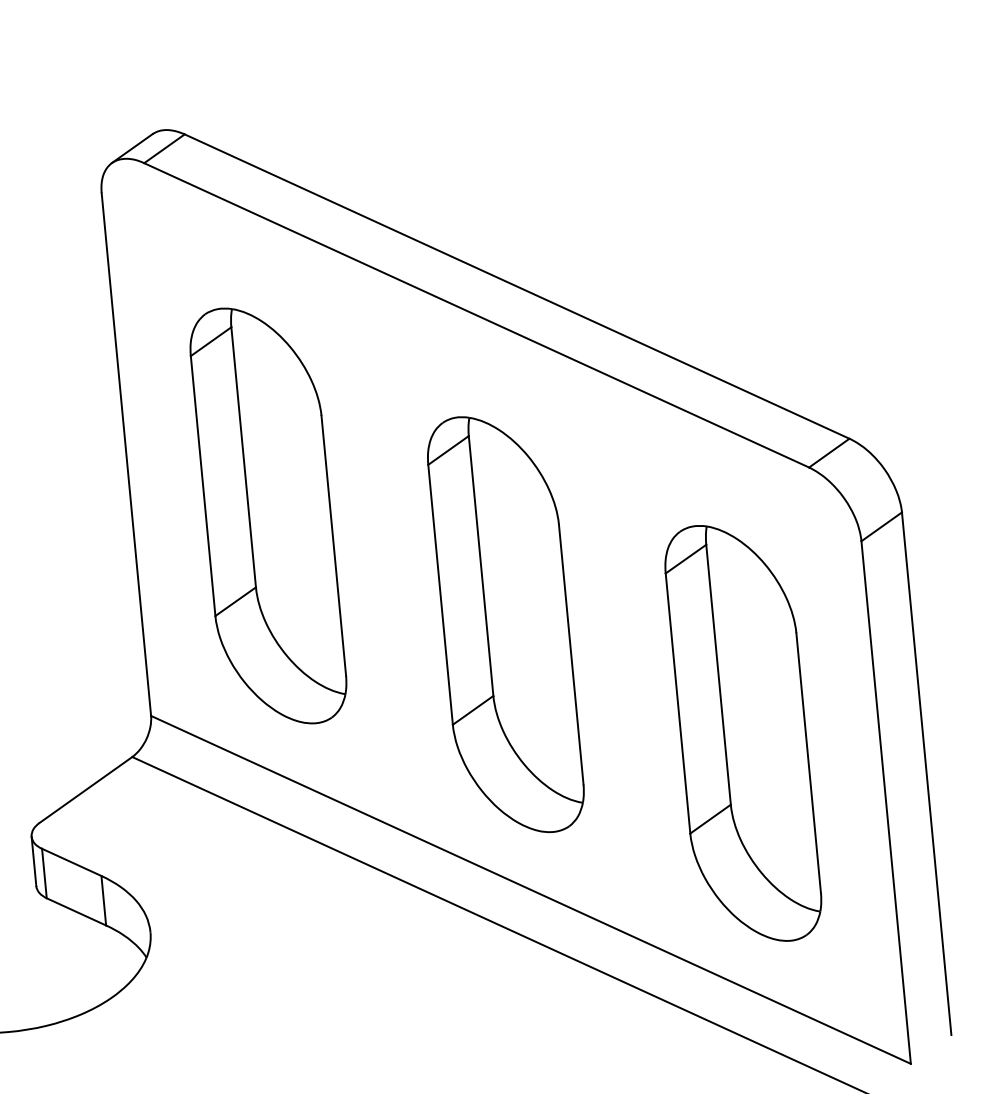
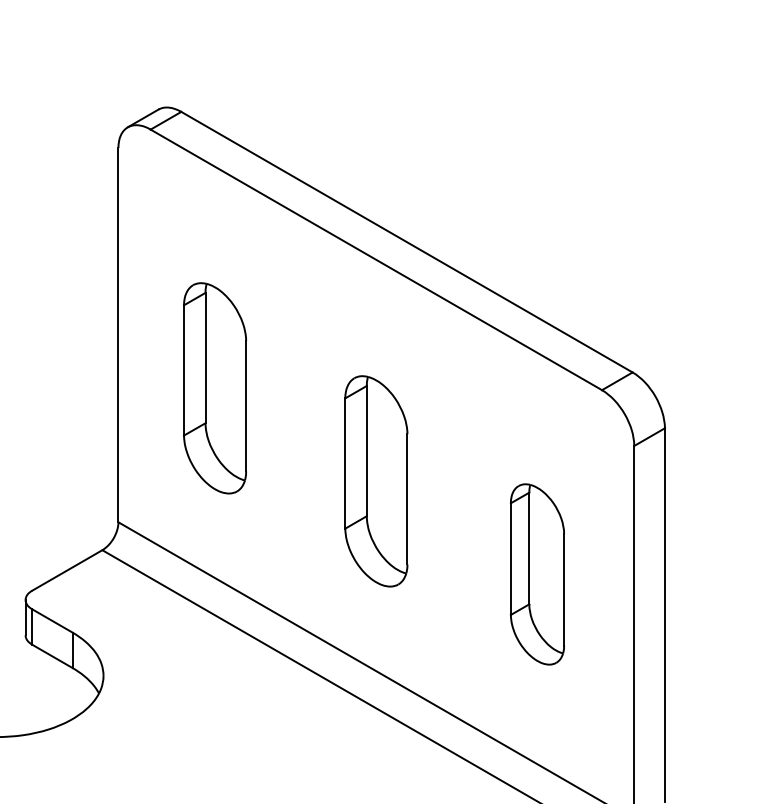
part: (267, 516) -> (214, 388), size x0.7
part: (506, 624) -> (376, 481), size x0.7
part: (743, 733) -> (537, 574), size x0.6

